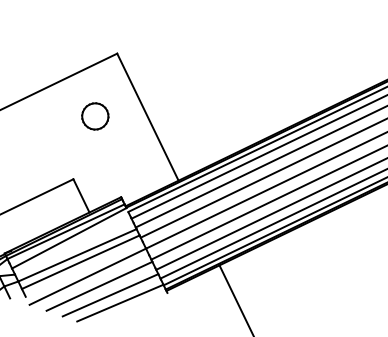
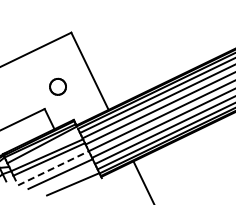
part: (94, 115) -> (57, 86), moved
line: (87, 277) -> (53, 168), solid -> dashed
line: (110, 295) -> (67, 179), removed

